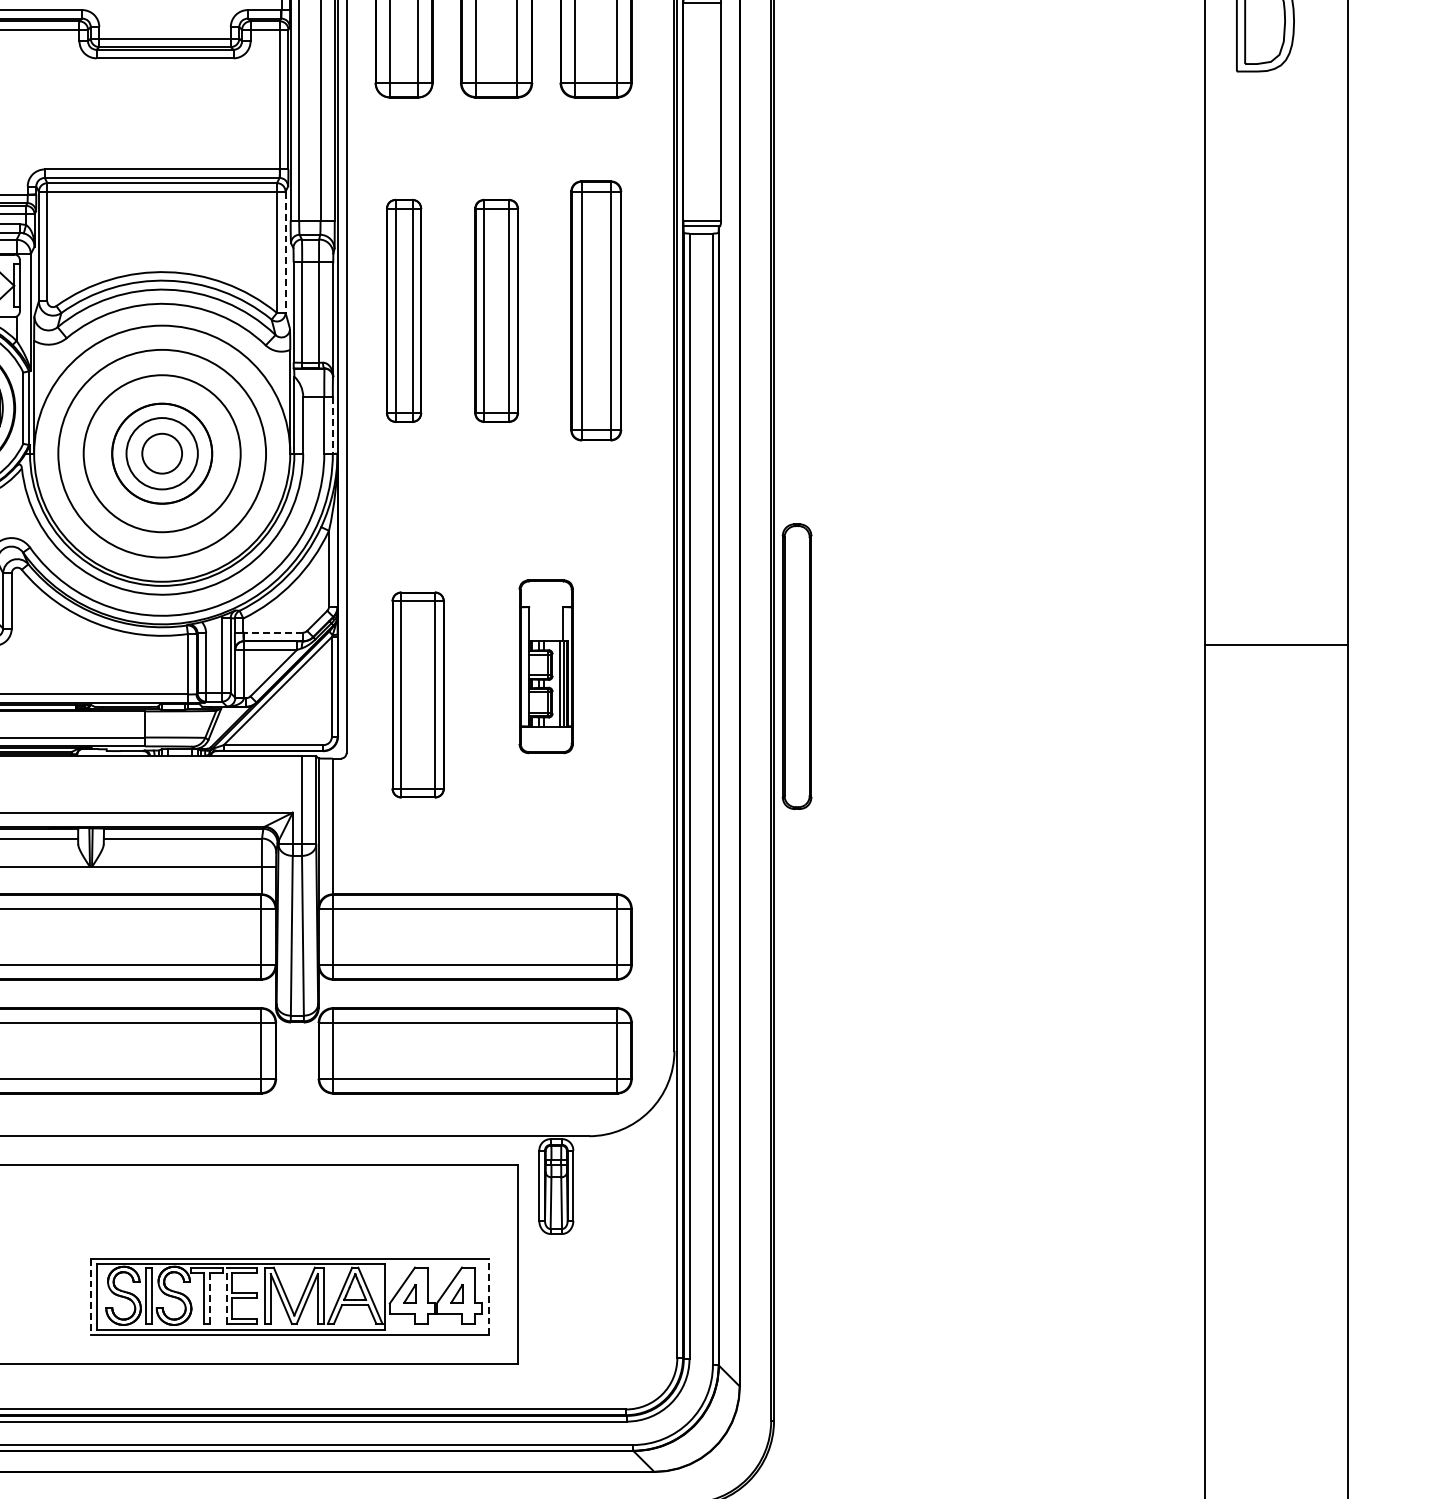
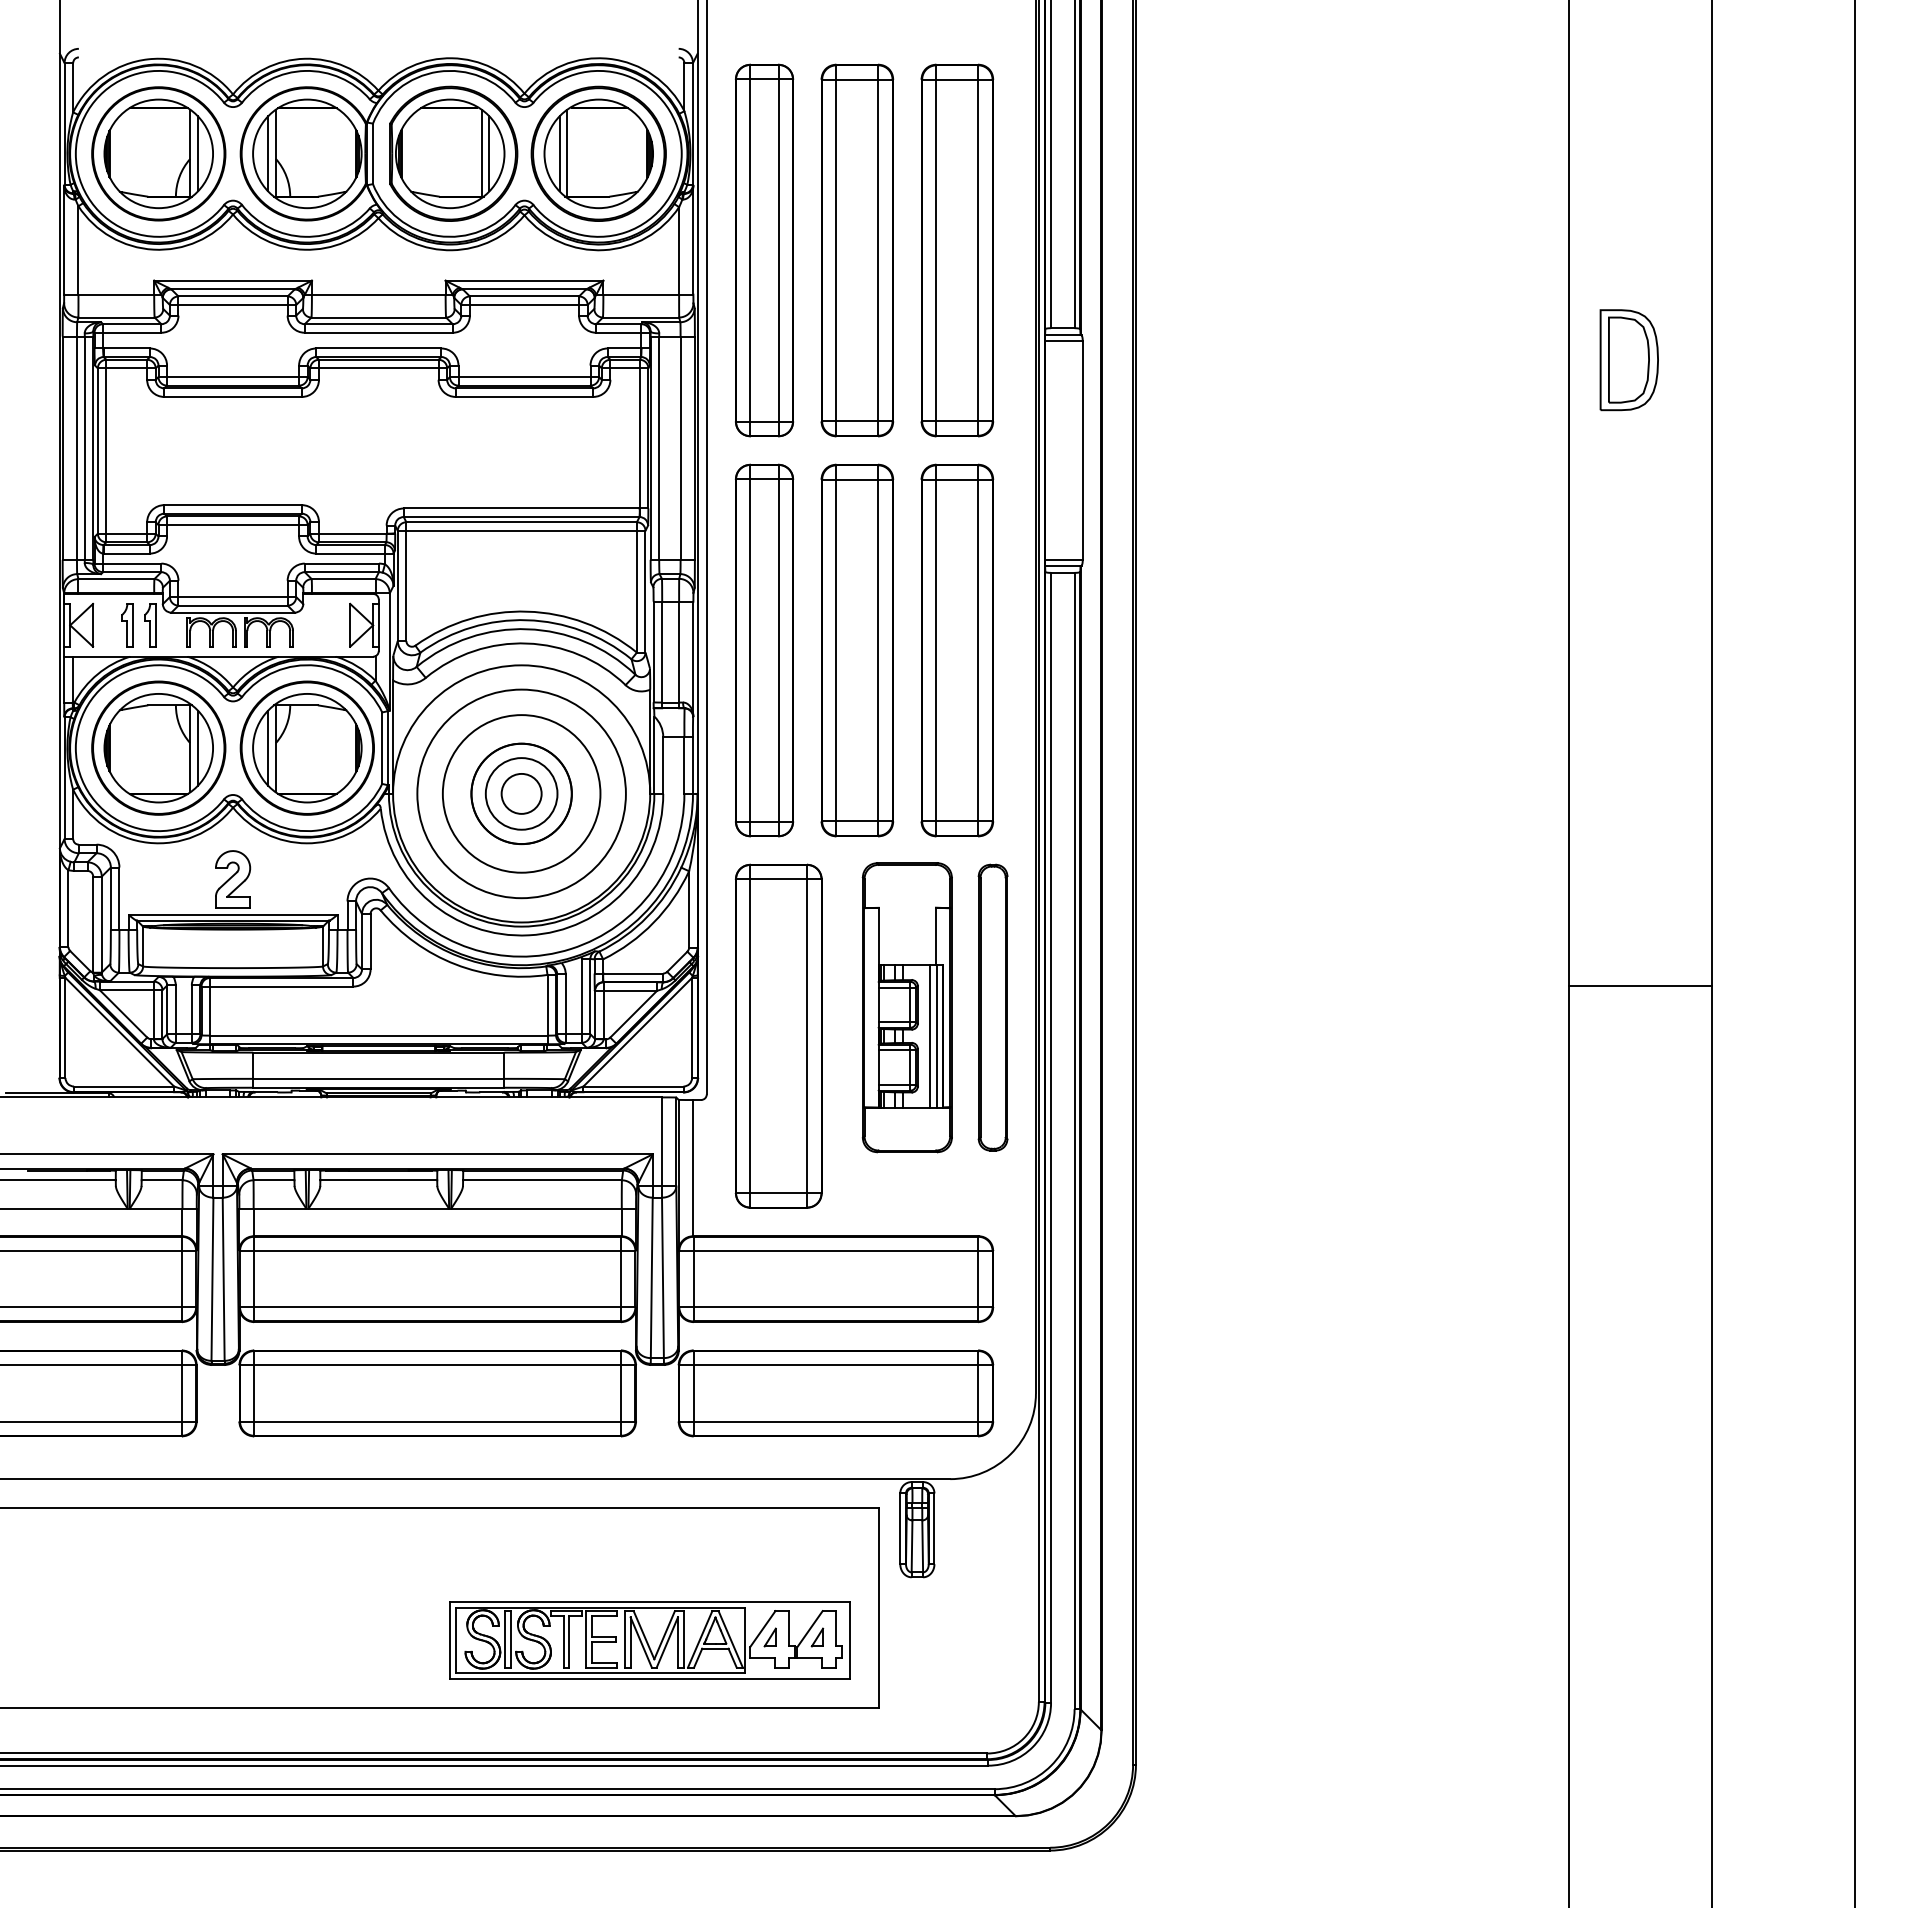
line: (285, 252) -> (645, 591), dashed -> solid
part: (404, 310) -> (764, 650), size x1.67
part: (496, 310) -> (857, 650), size x1.67
part: (596, 310) -> (957, 650), size x1.43
line: (332, 425) -> (692, 765), dashed -> solid
line: (273, 632) -> (633, 973), dashed -> solid
part: (545, 666) -> (906, 1007), size x1.67
part: (796, 666) -> (992, 1007), moved
part: (418, 694) -> (778, 1035), size x1.67
line: (226, 1294) -> (586, 1638), dashed -> solid
line: (91, 1296) -> (450, 1640), dashed -> solid
line: (489, 1296) -> (850, 1640), dashed -> solid
line: (209, 1297) -> (569, 1641), dashed -> solid

